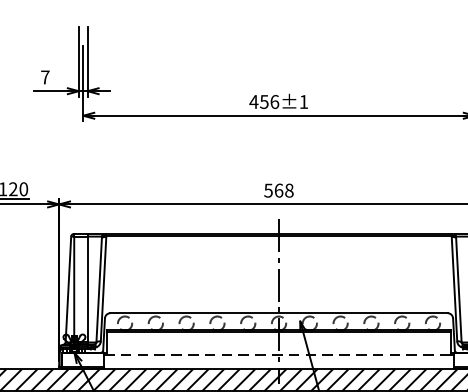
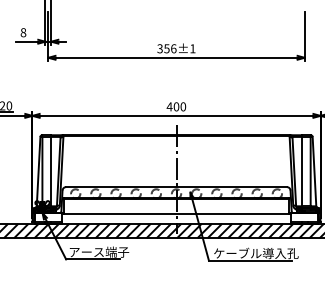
text: (45, 77) -> (23, 32), 7 -> 8
text: (254, 101) -> (160, 48), 456±1 -> 356±1
text: (278, 190) -> (176, 106), 568 -> 400
line: (278, 355) -> (176, 214), dashed -> solid

